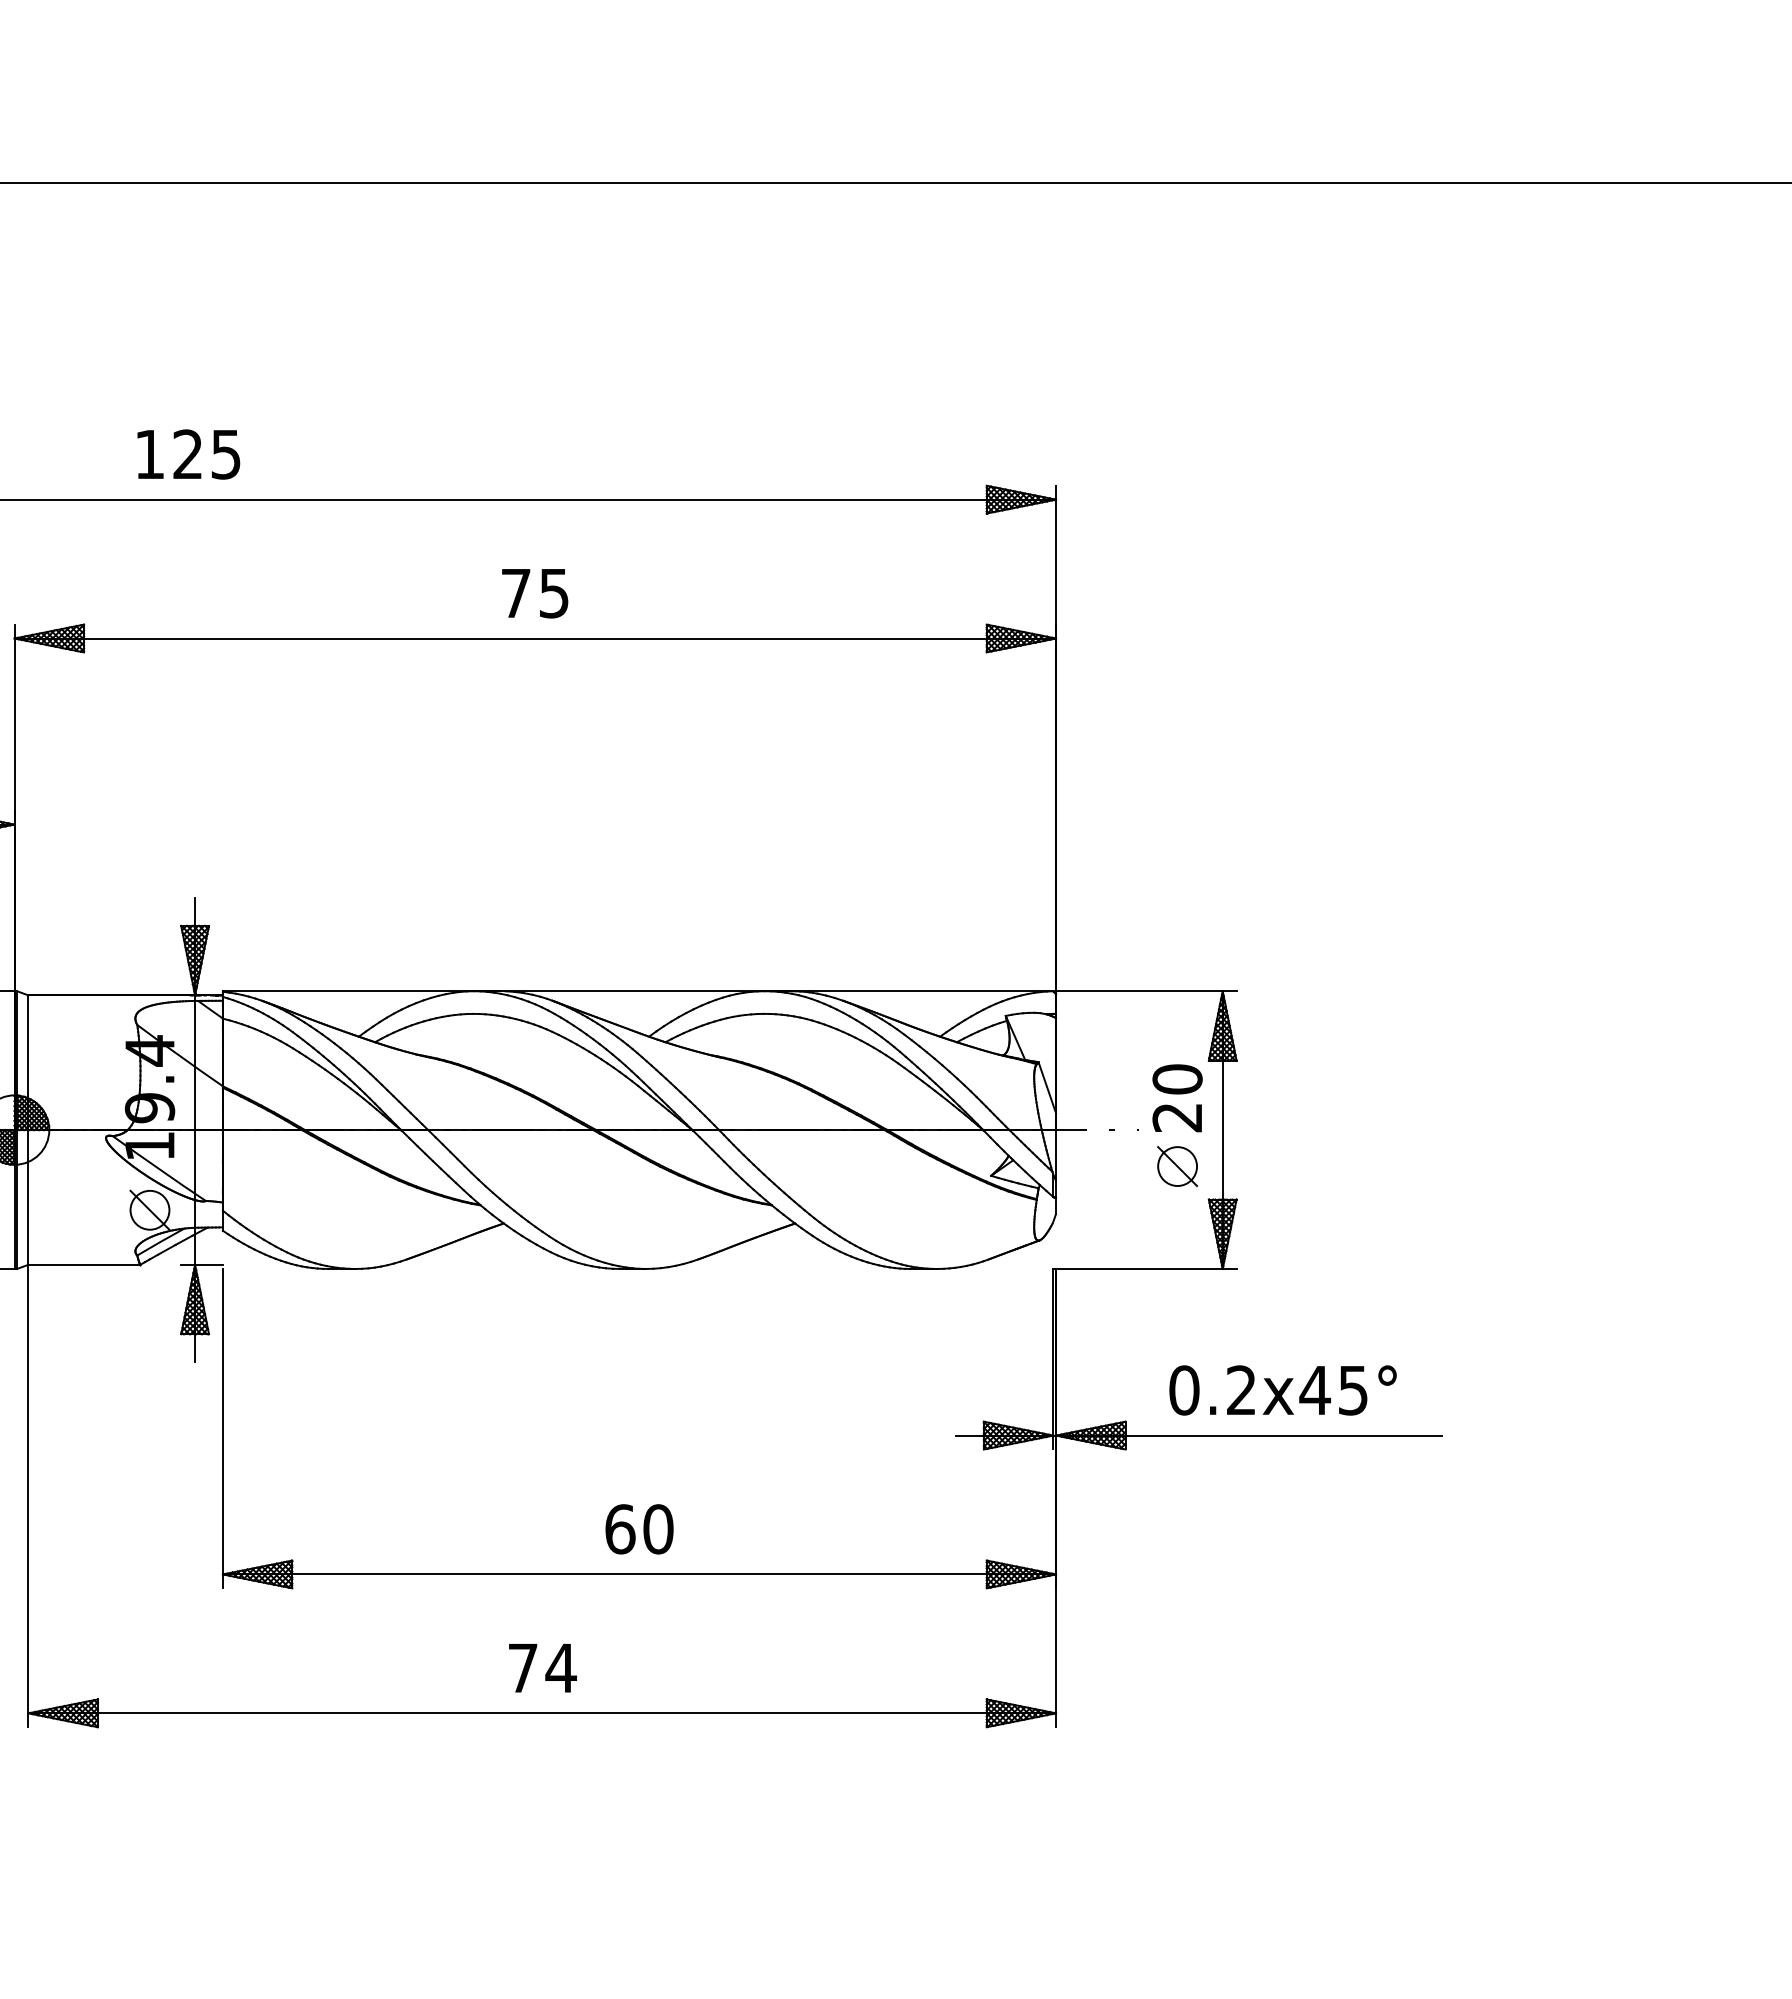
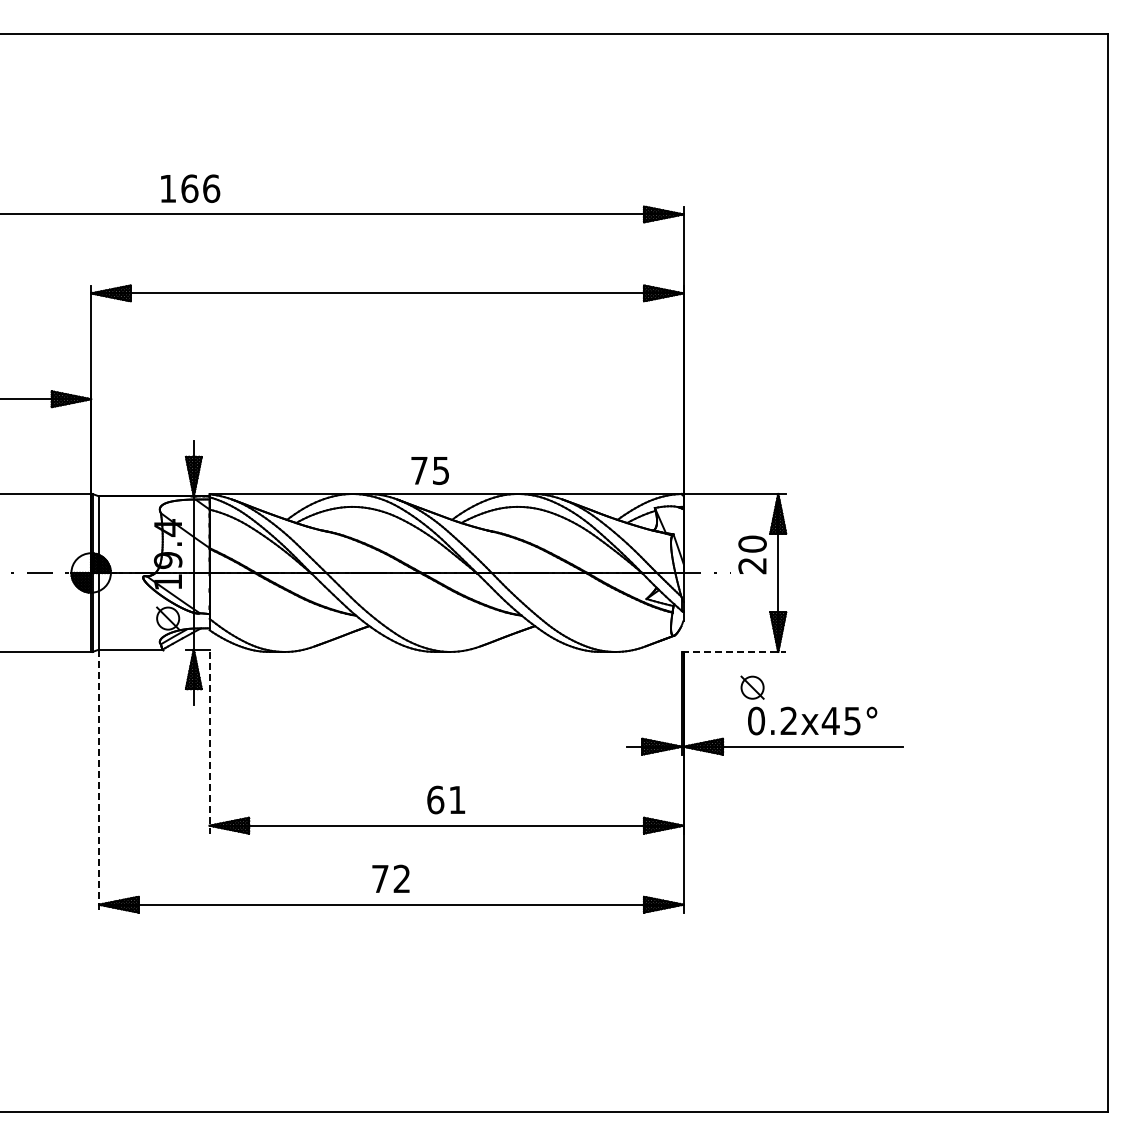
text: (206, 454) -> (200, 188), 125 -> 166
text: (533, 592) -> (429, 470), moved
part: (1177, 1166) -> (752, 687), moved
line: (1145, 1268) -> (734, 651), solid -> dashed
line: (222, 1428) -> (209, 742), solid -> dashed
line: (29, 1496) -> (99, 781), solid -> dashed
text: (656, 1528) -> (456, 799), 60 -> 61
text: (560, 1667) -> (401, 878), 74 -> 72

